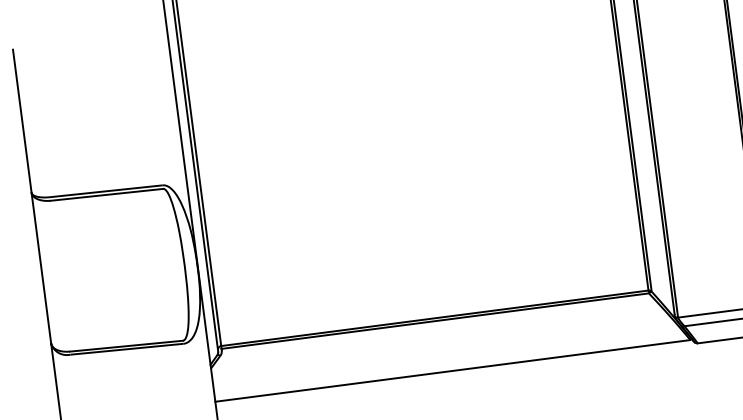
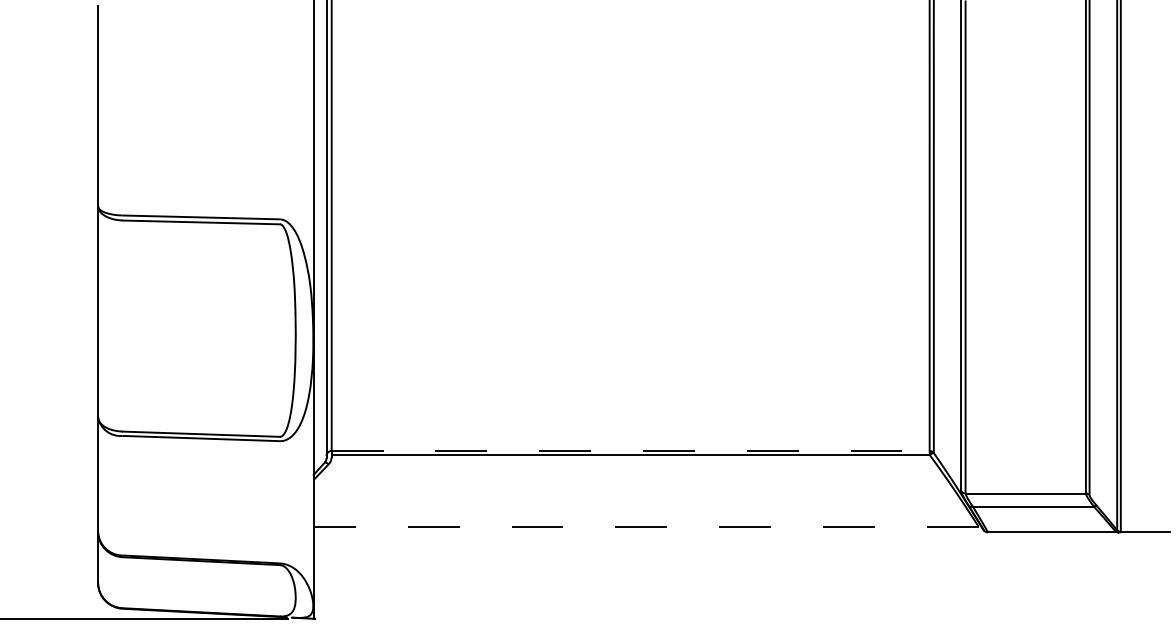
line: (434, 317) -> (630, 450), solid -> dashed
line: (452, 370) -> (645, 526), solid -> dashed

